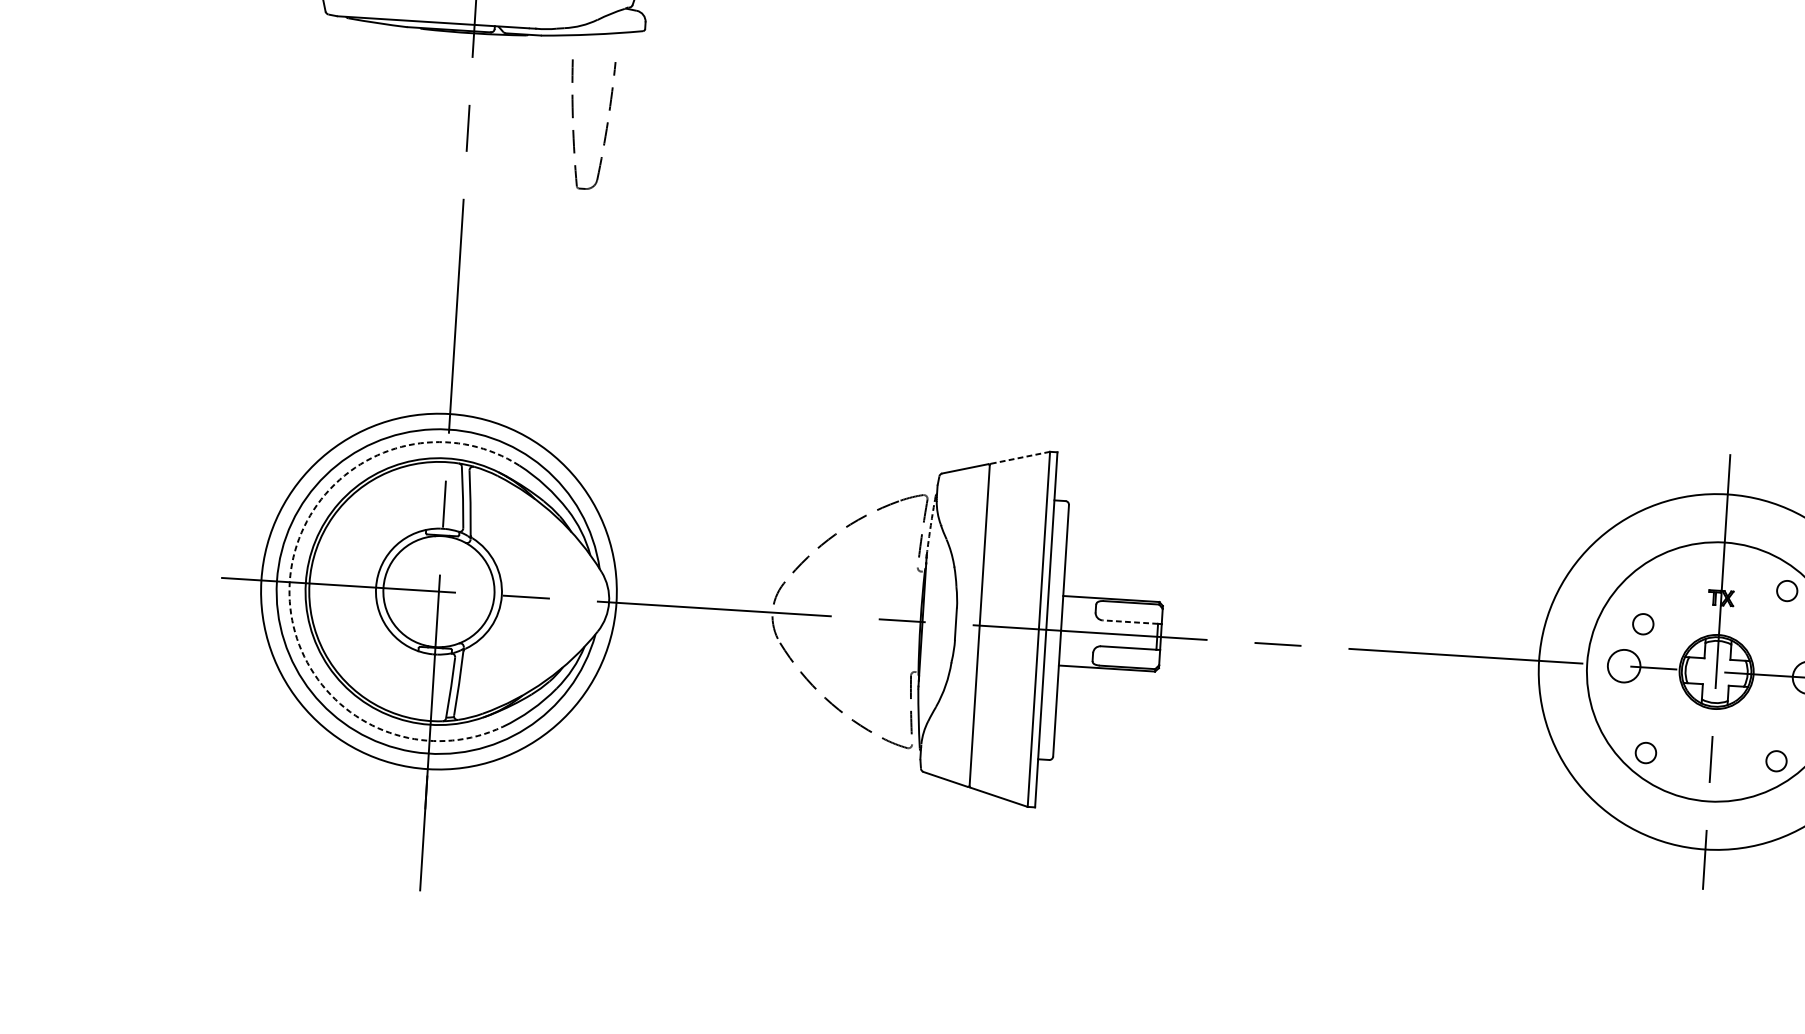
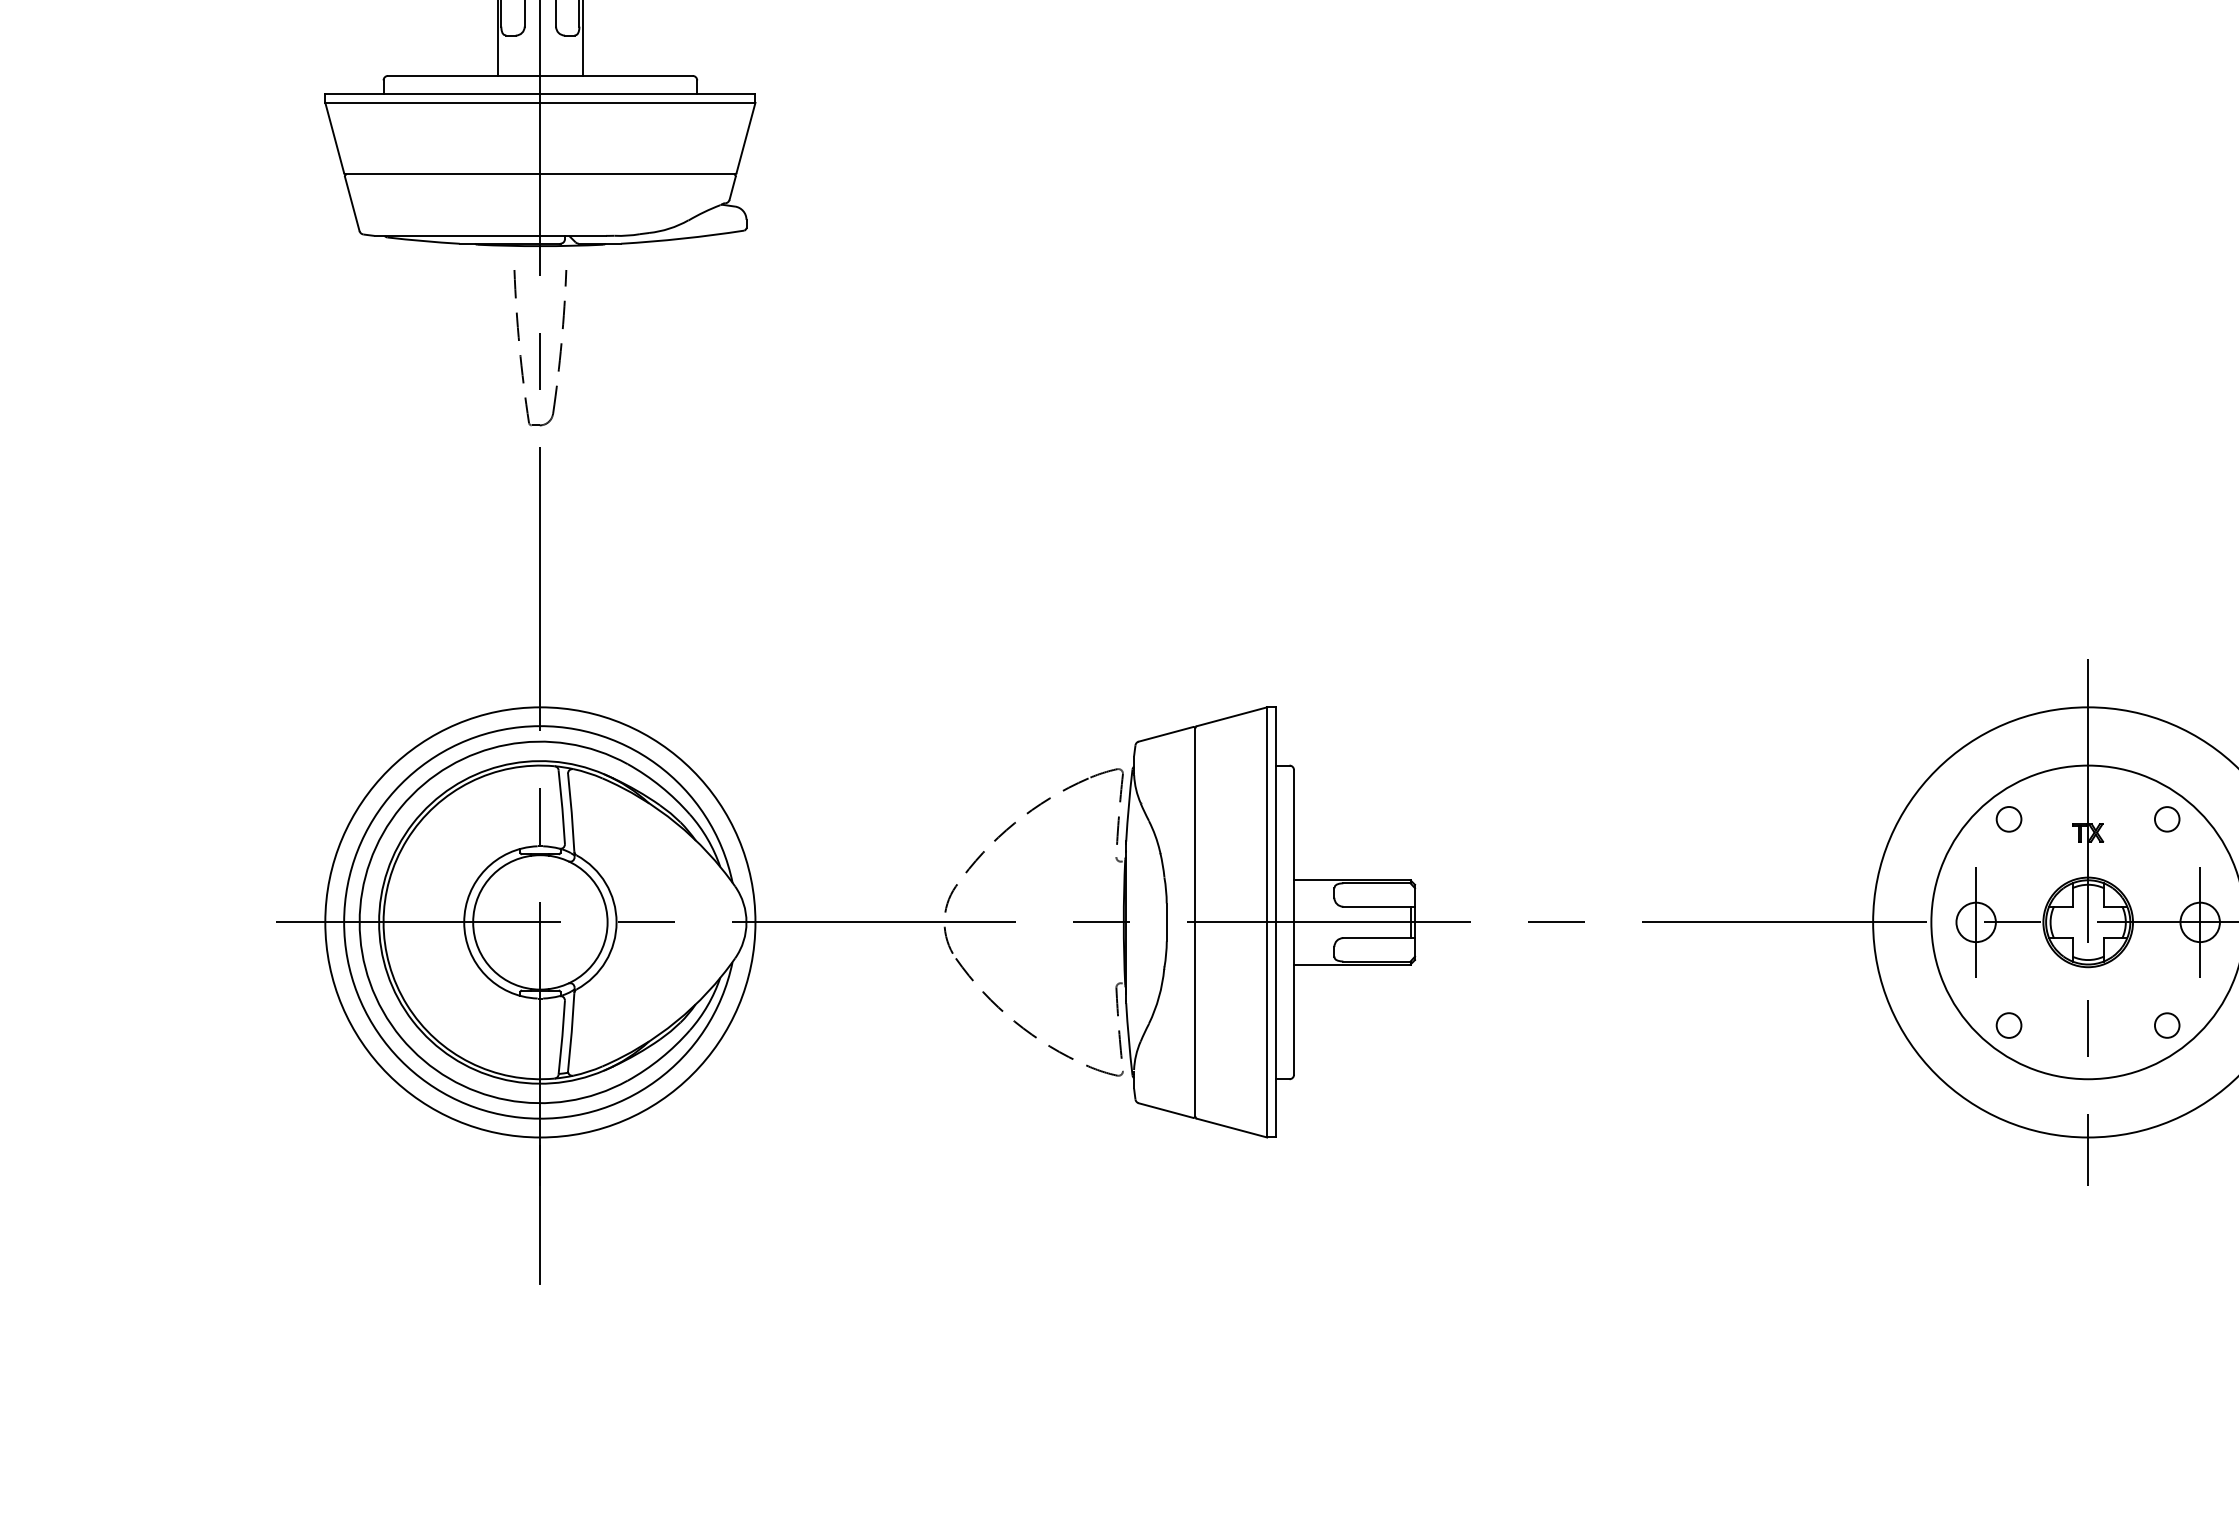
part: (605, 128) -> (559, 351), moved
line: (1020, 457) -> (1231, 716), dashed -> solid
arc: (930, 525) -> (1128, 805), dashed -> solid
arc: (289, 582) -> (359, 922), dashed -> solid
line: (1129, 621) -> (1376, 906), dashed -> solid
circle: (1642, 624) -> (2008, 819), moved
line: (1624, 666) -> (1976, 922), added

